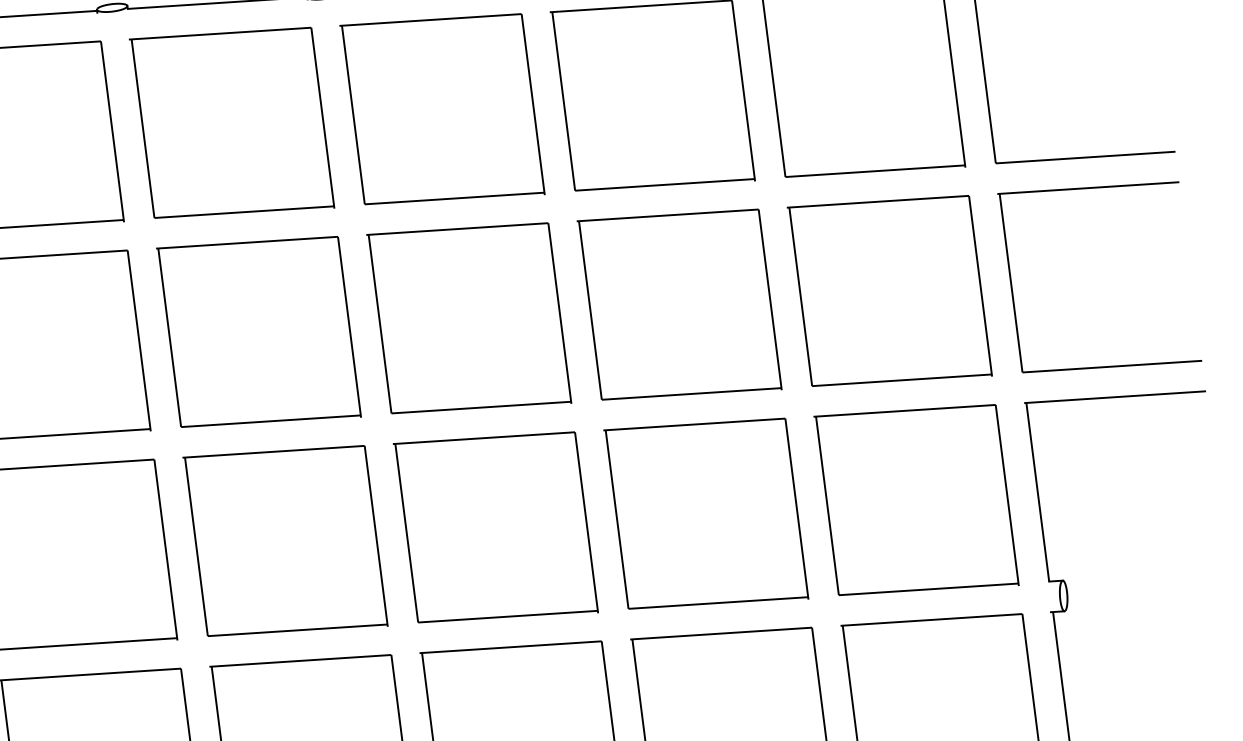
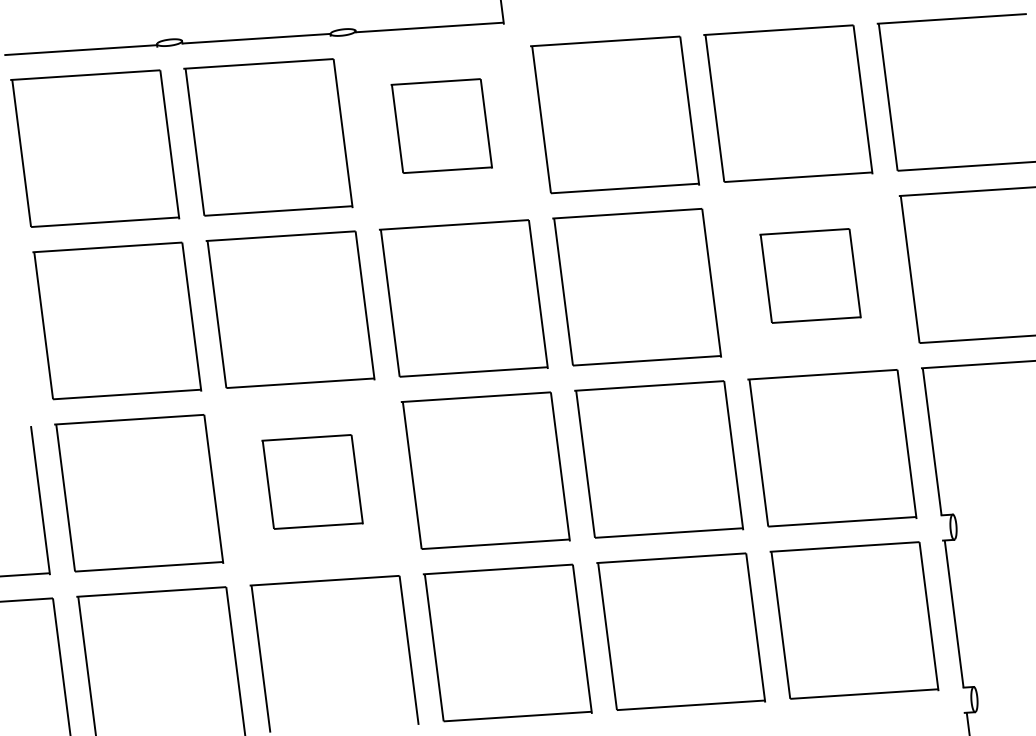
part: (442, 108) -> (441, 125), size x0.6
part: (890, 290) -> (810, 275), size x0.6
part: (285, 540) -> (312, 481), size x0.6

